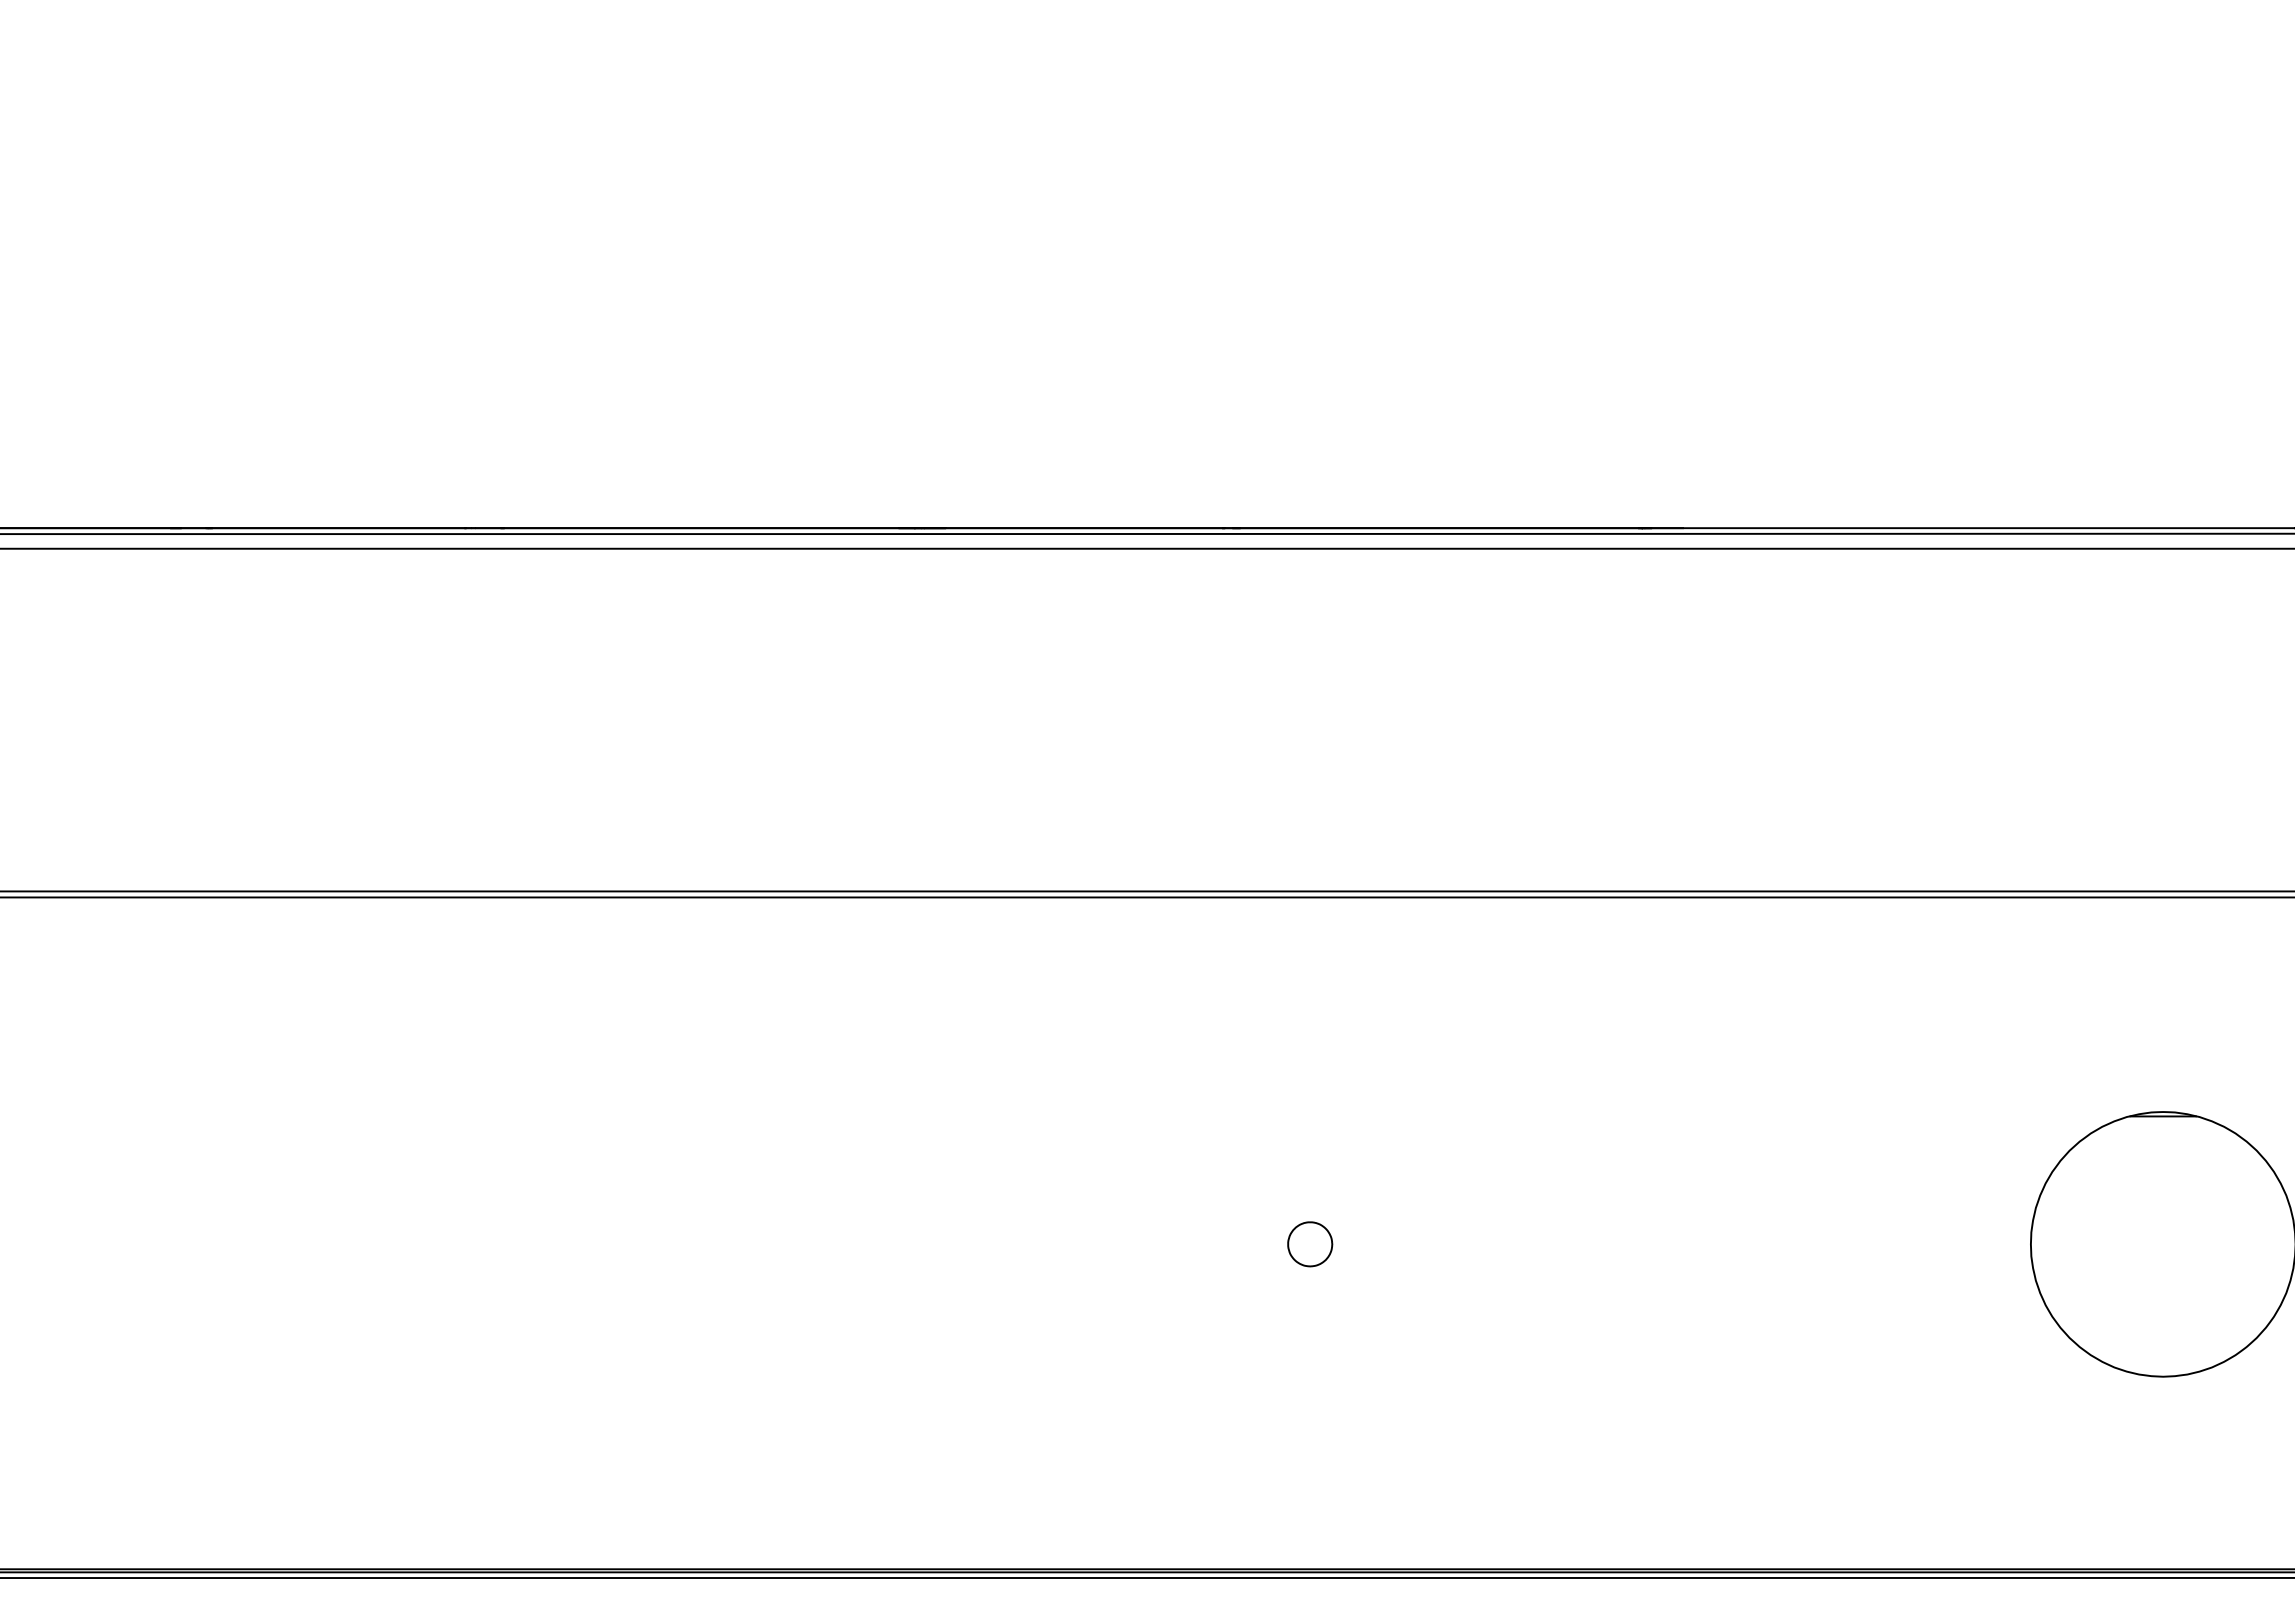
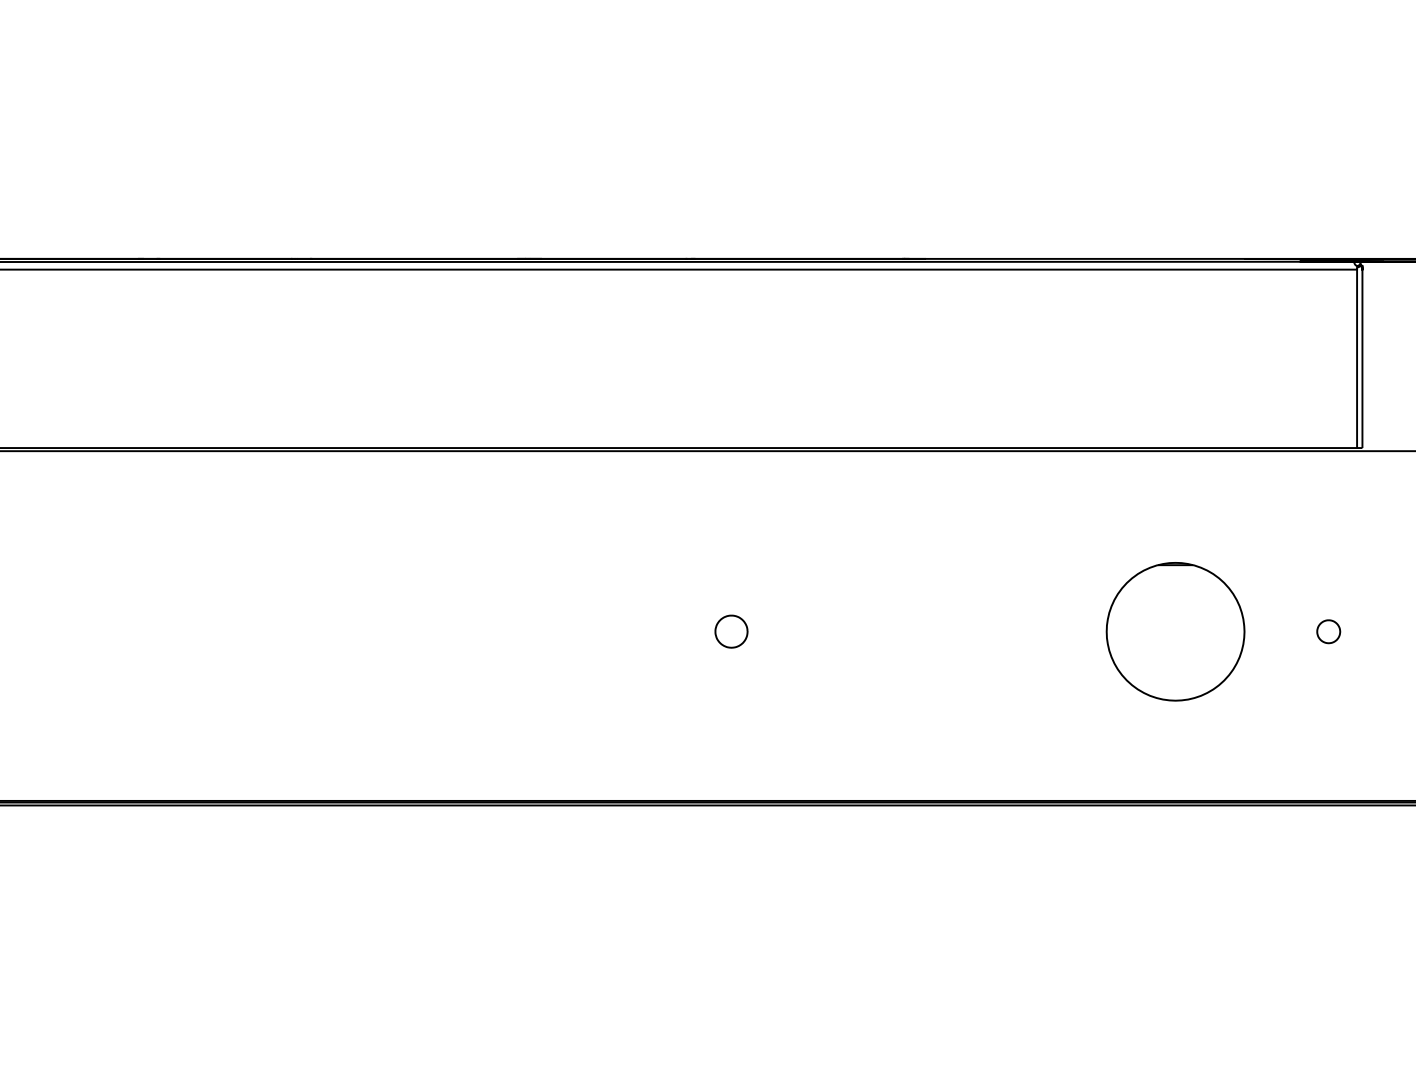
part: (1310, 1243) -> (731, 631), size x1.4

